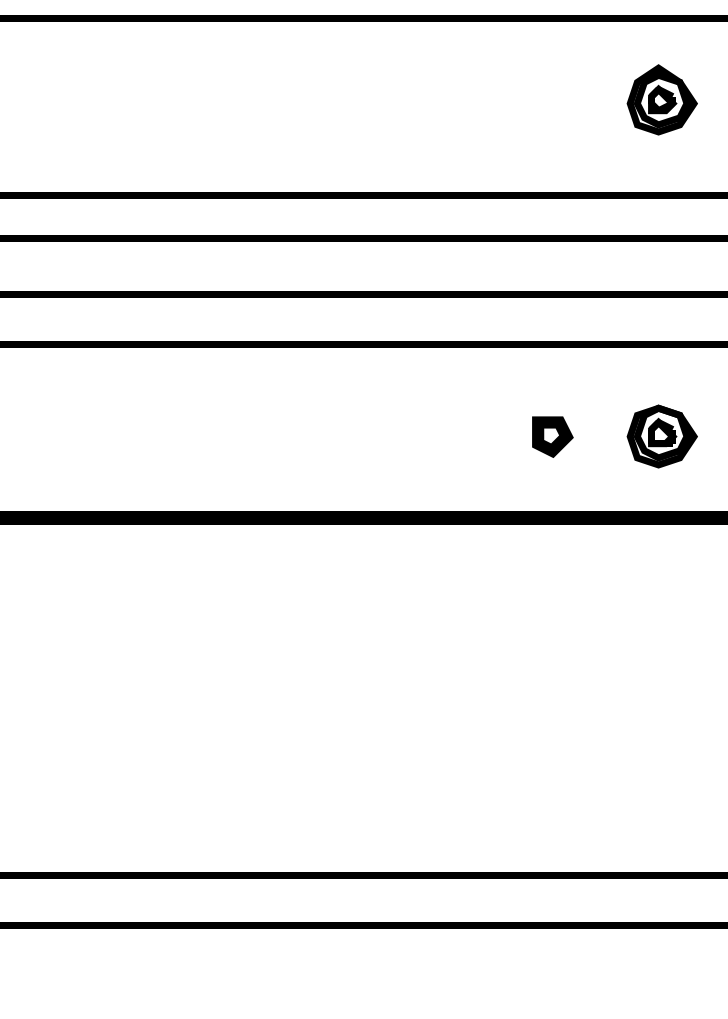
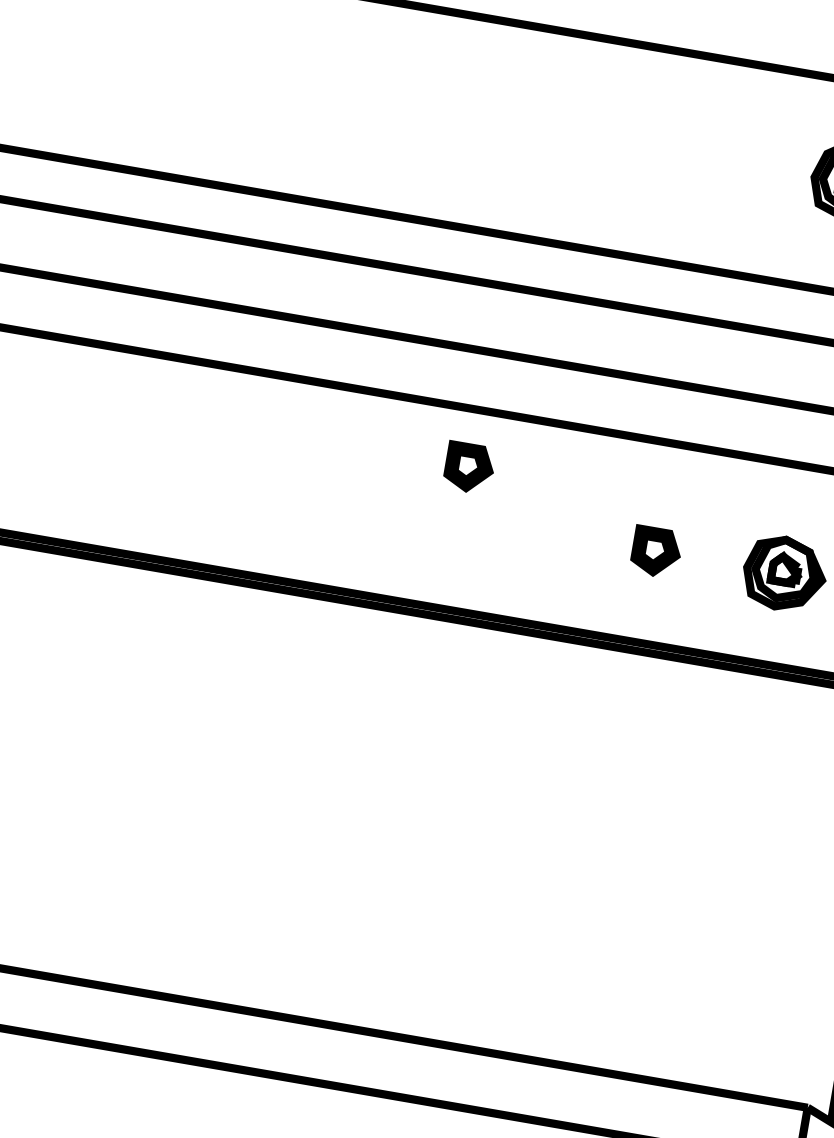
part: (385, 393) -> (469, 467), added

